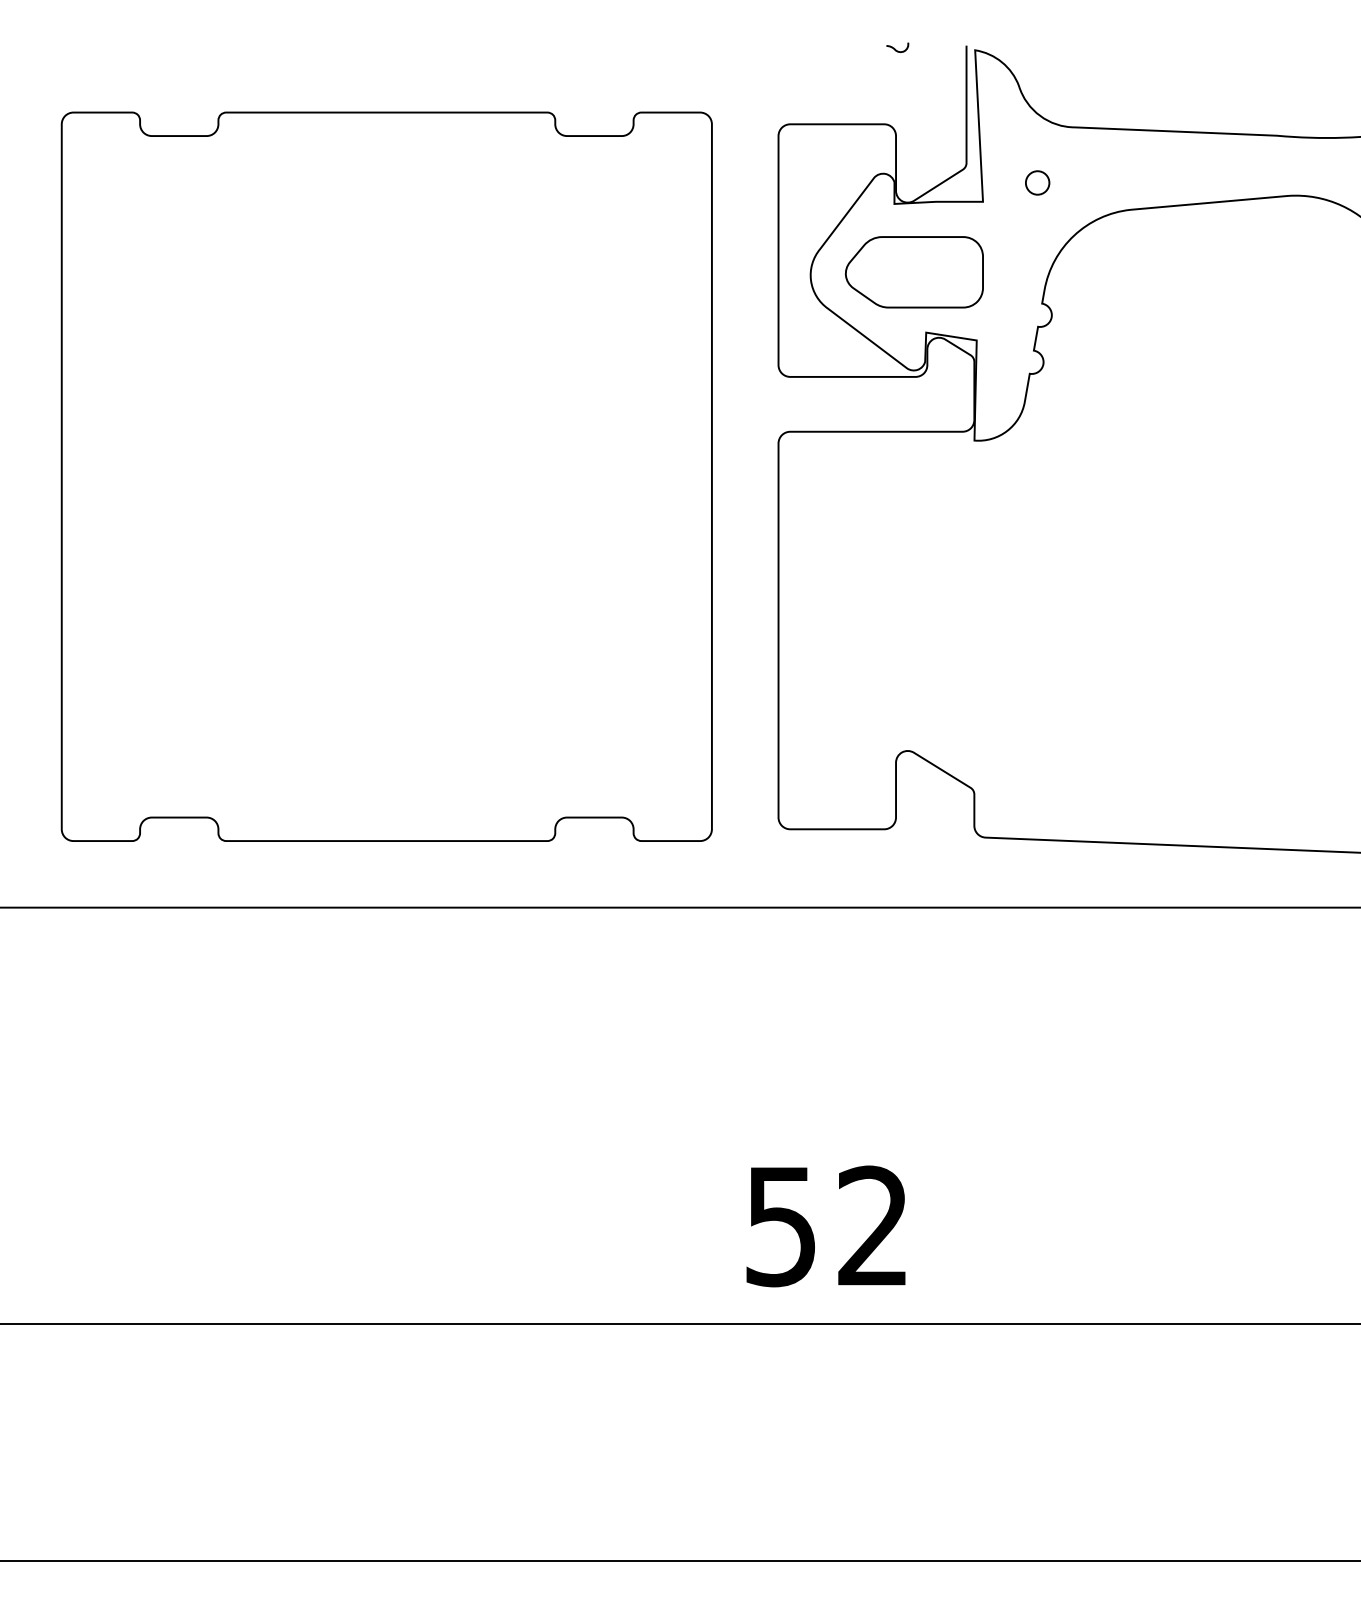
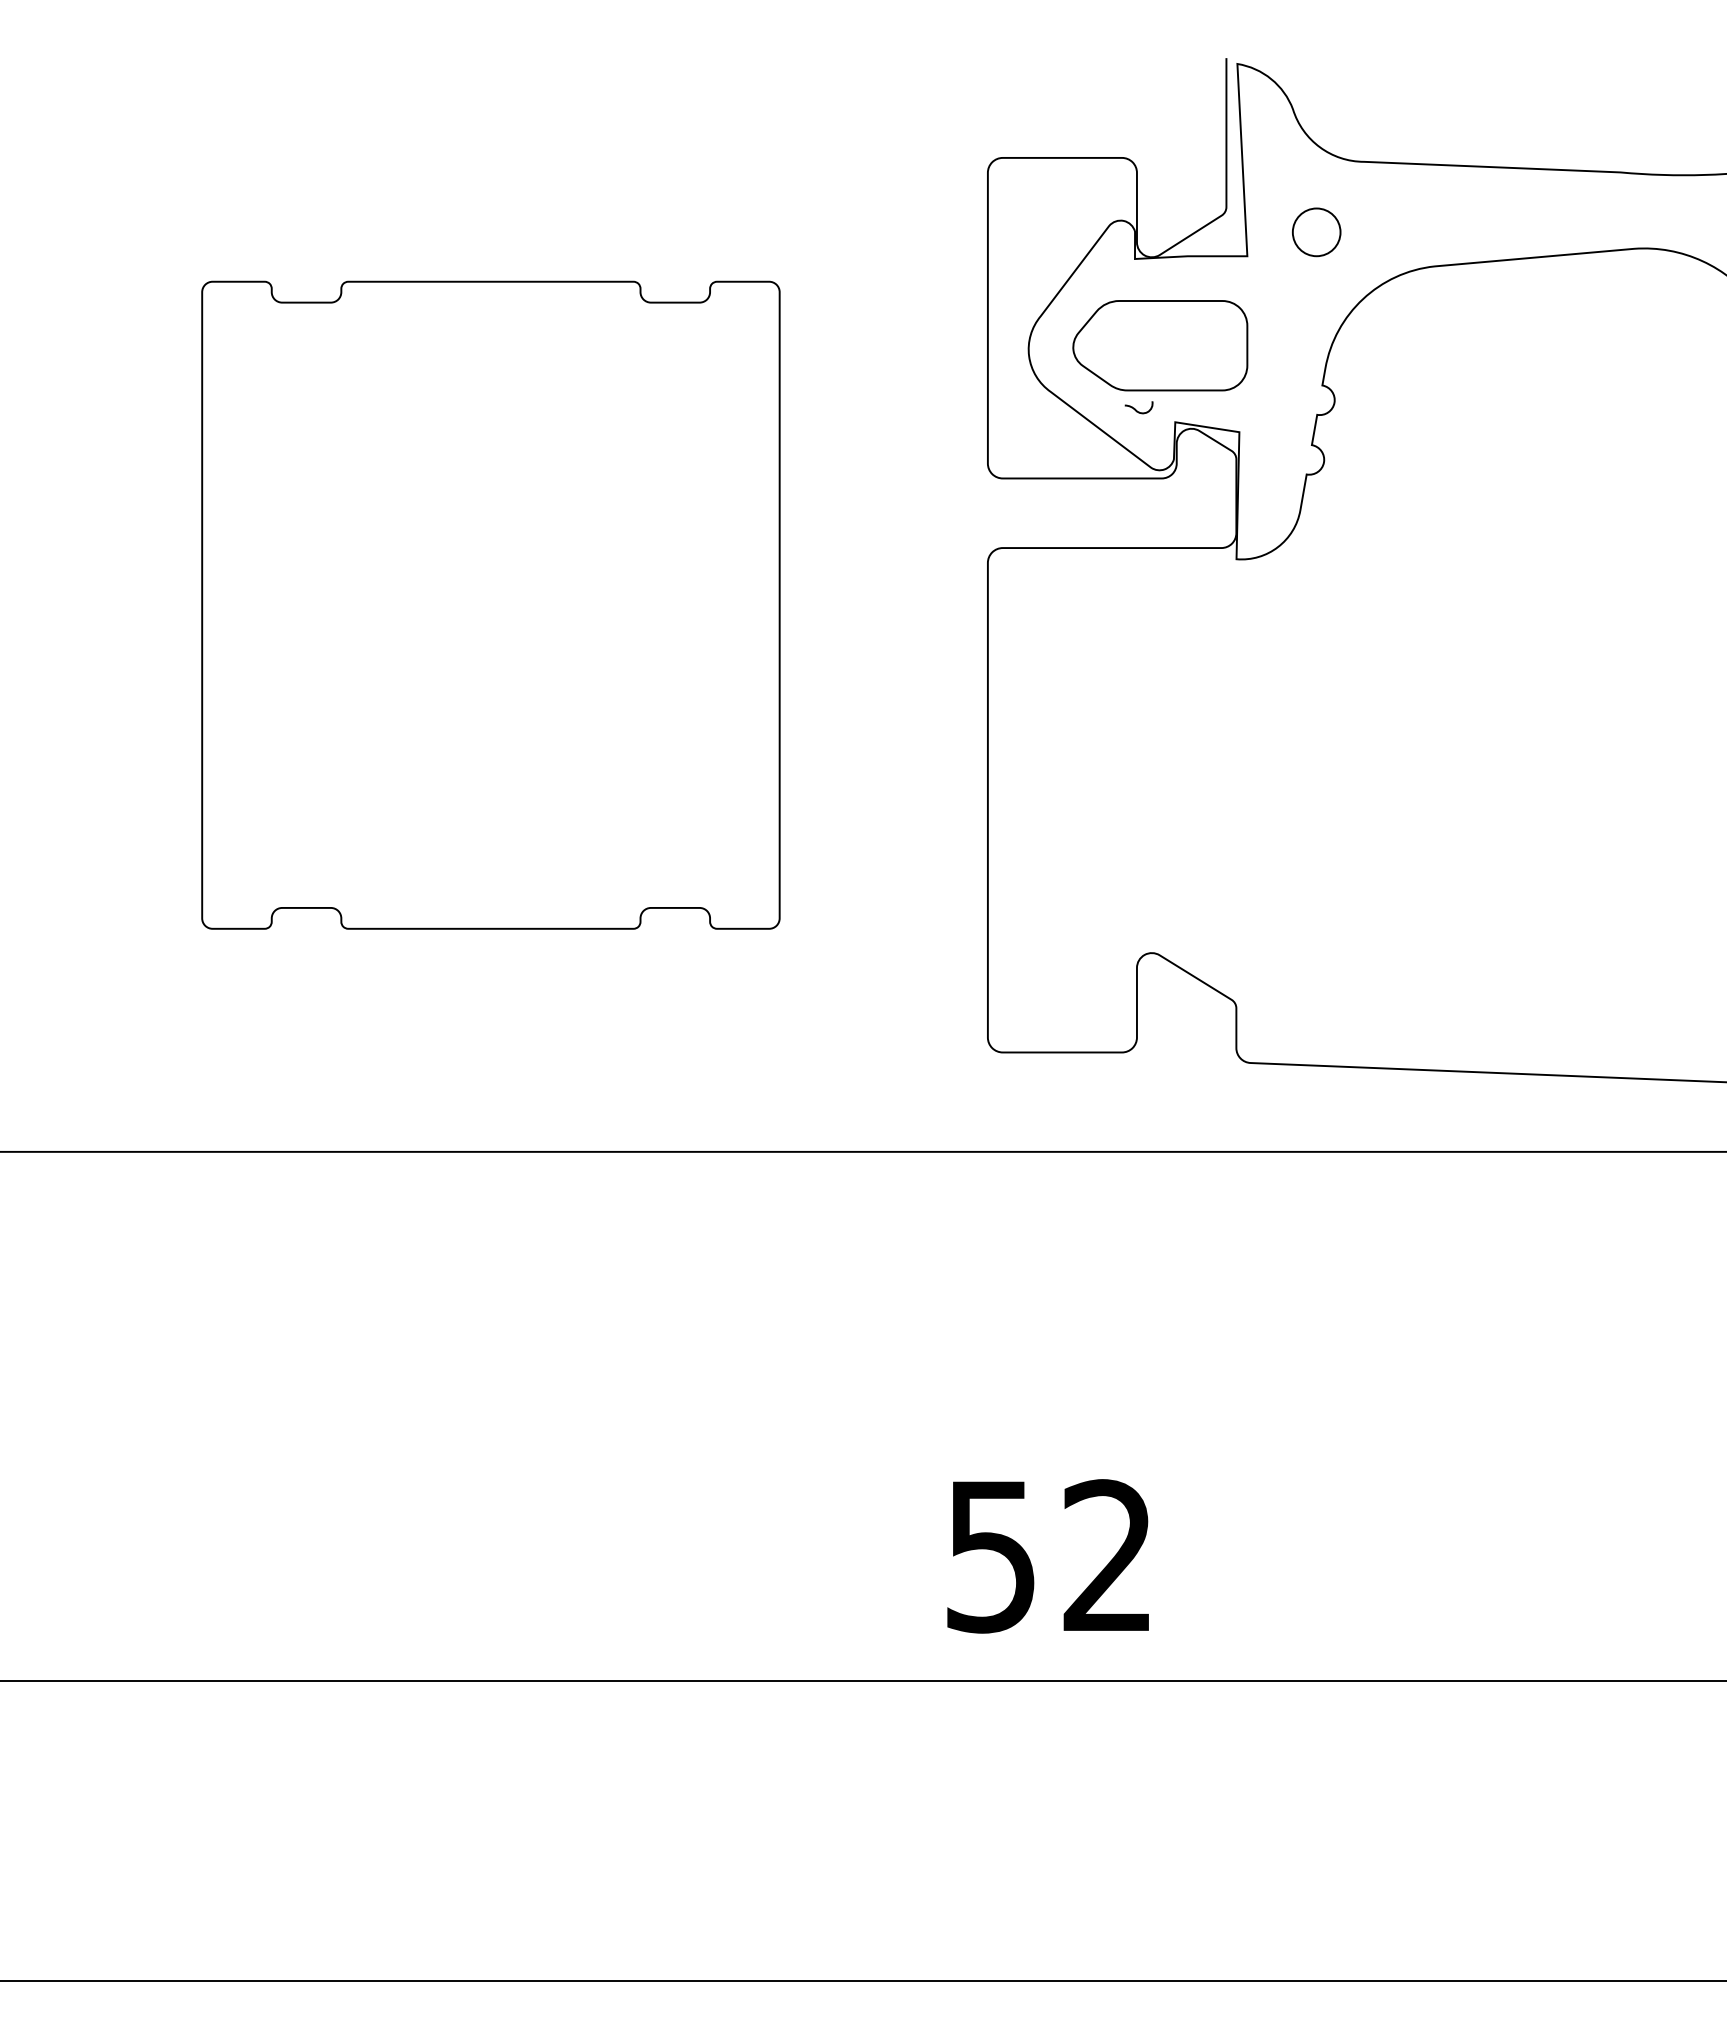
curve: (895, 49) -> (1136, 409), moved
circle: (1037, 183) -> (1316, 232), size x1.6
part: (386, 477) -> (490, 605), size x0.7

